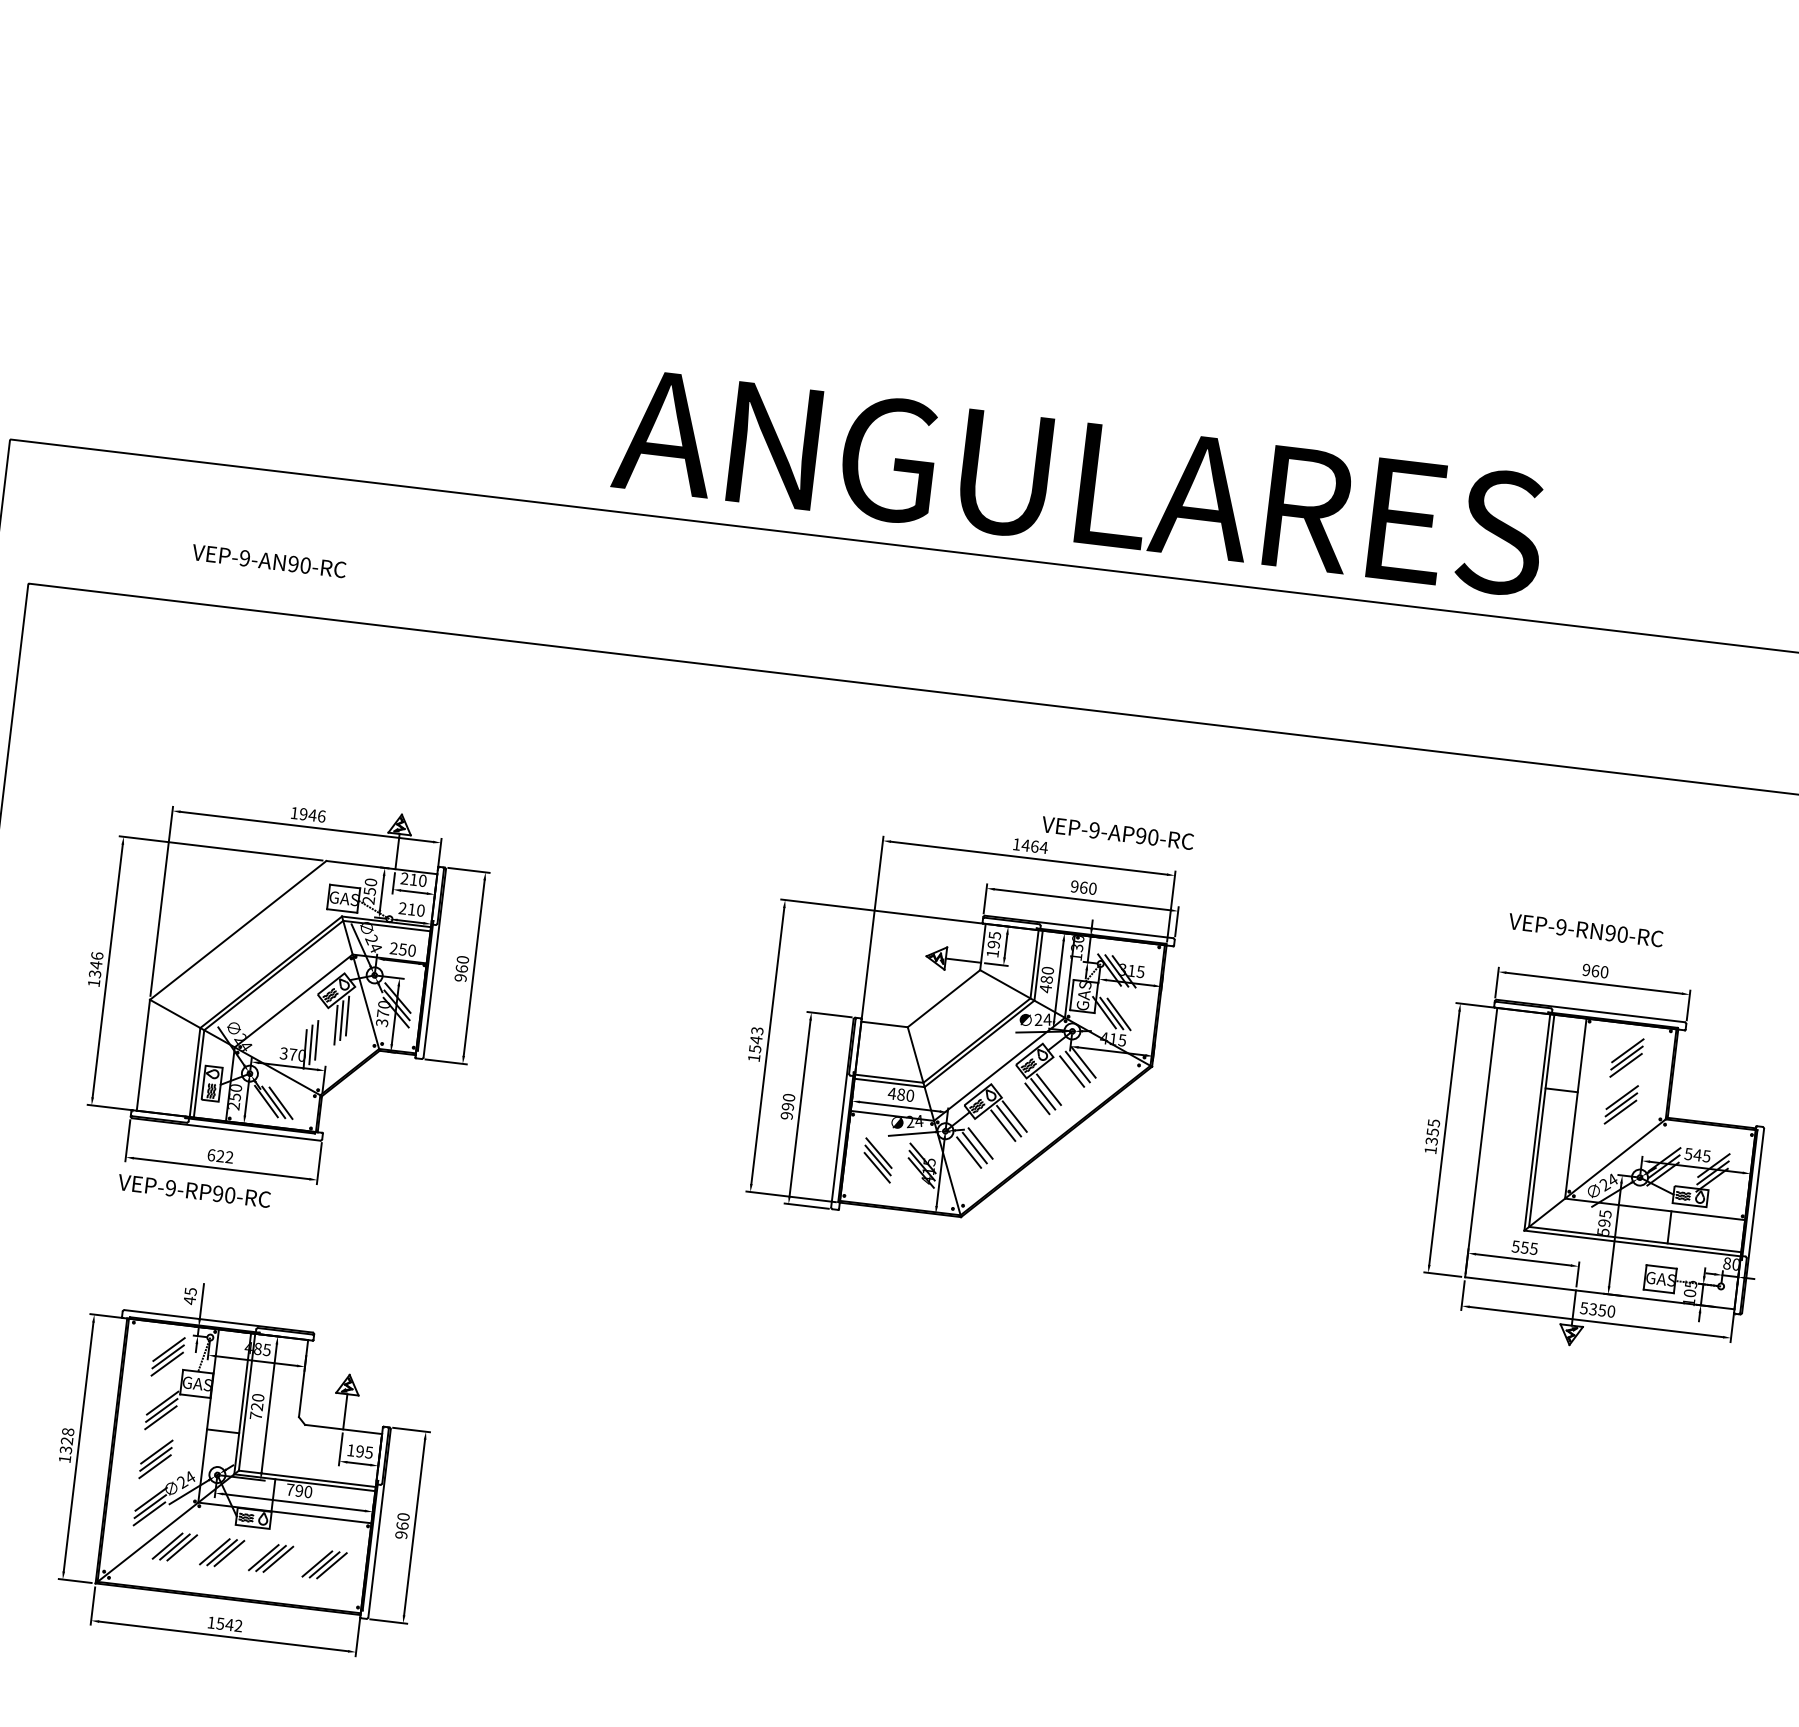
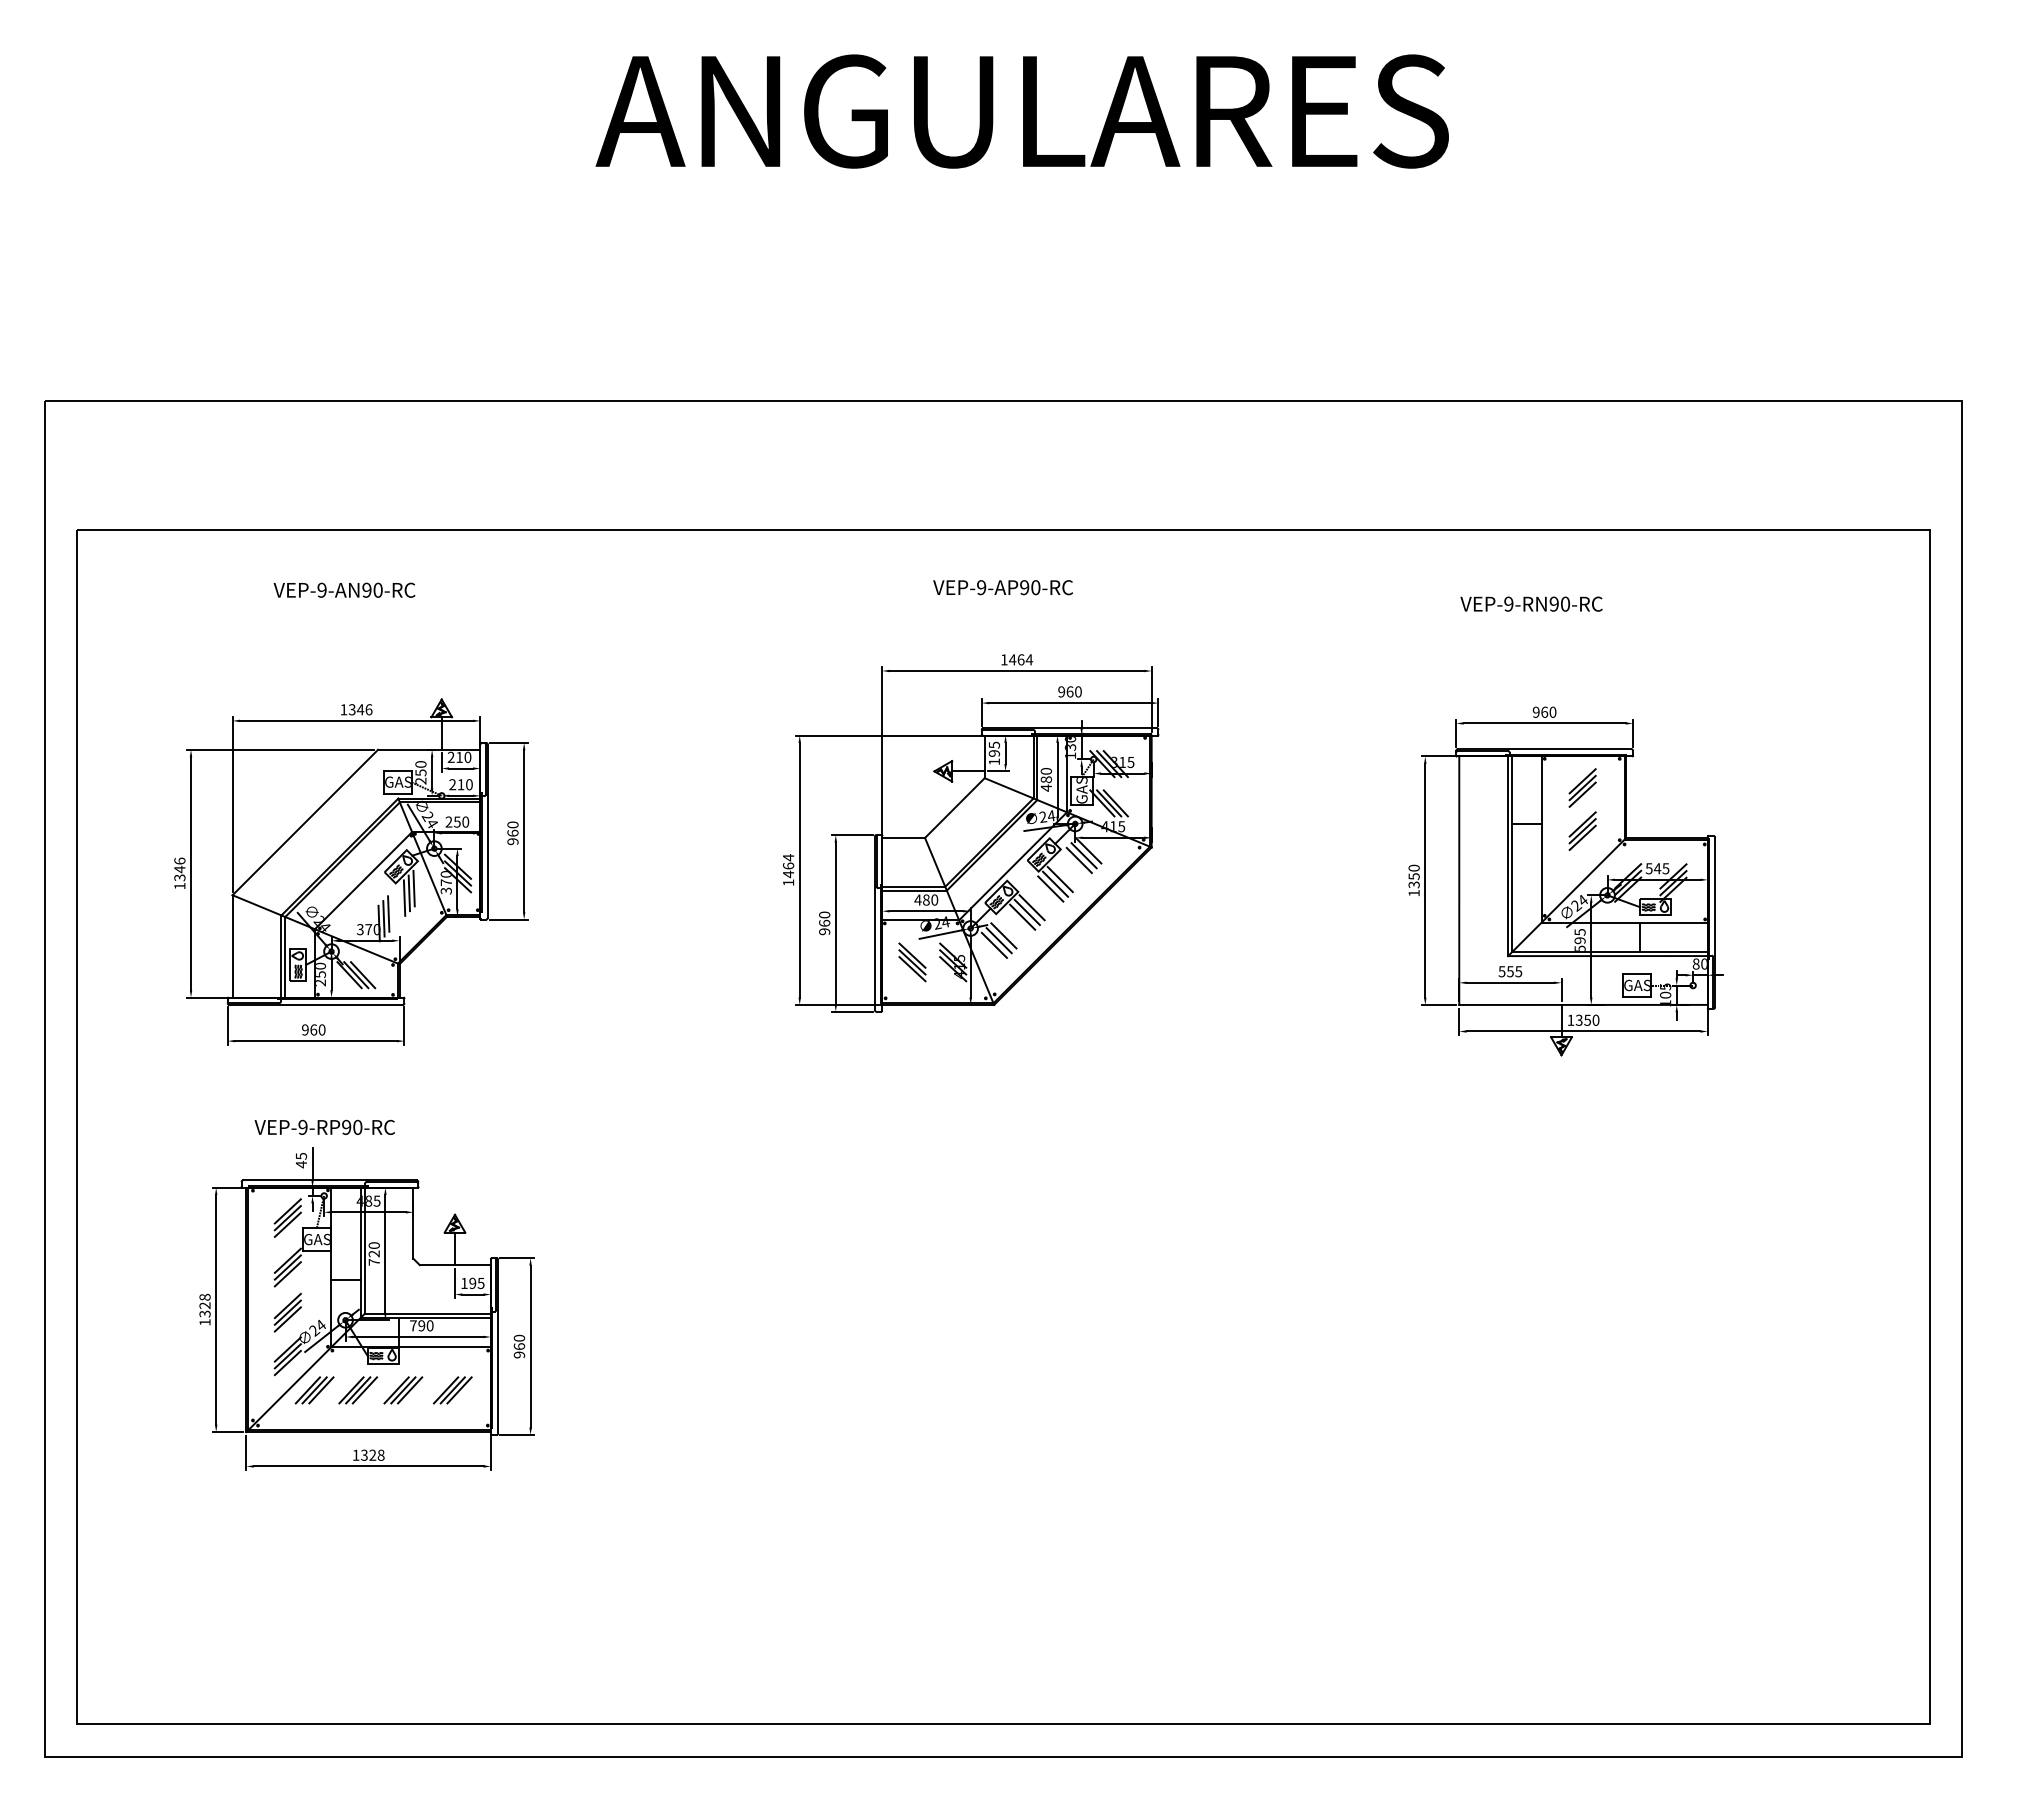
text: (1078, 482) -> (1021, 111), moved
text: (269, 560) -> (344, 589), moved
text: (302, 813) -> (351, 709), 1946 -> 1346
text: (1117, 832) -> (1002, 587), moved
text: (1586, 929) -> (1531, 603), moved
text: (756, 1040) -> (788, 866), 1543 -> 1464
text: (787, 1105) -> (824, 922), 990 -> 960
text: (1433, 1122) -> (1413, 867), 1355 -> 1350
text: (220, 1155) -> (313, 1029), 622 -> 960
text: (194, 1190) -> (324, 1126), moved
text: (1583, 1307) -> (1570, 1019), 5350 -> 1350
text: (229, 1623) -> (372, 1454), 1542 -> 1328

